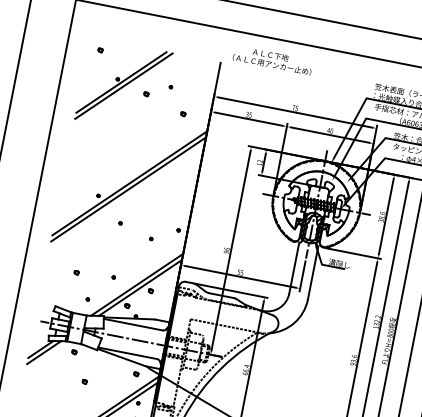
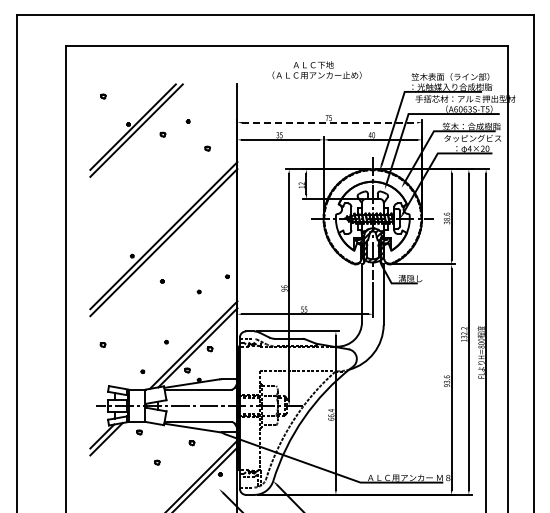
text: (272, 60) -> (316, 70), moved
line: (295, 112) -> (330, 122), solid -> dashed
part: (76, 272) -> (102, 344), moved
part: (135, 374) -> (191, 443), moved

